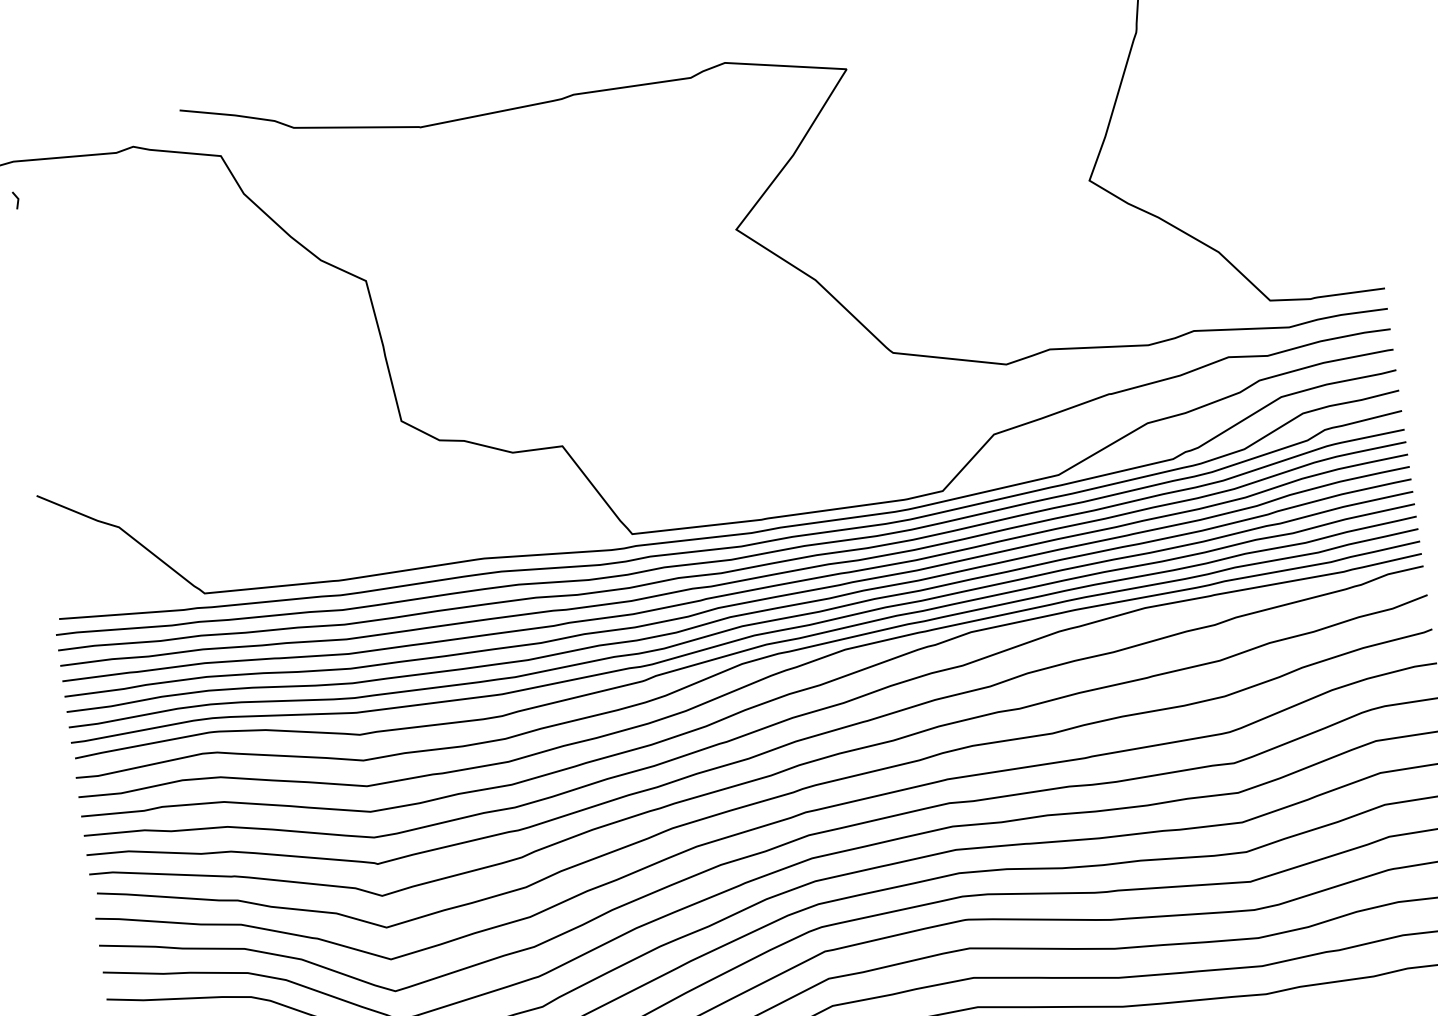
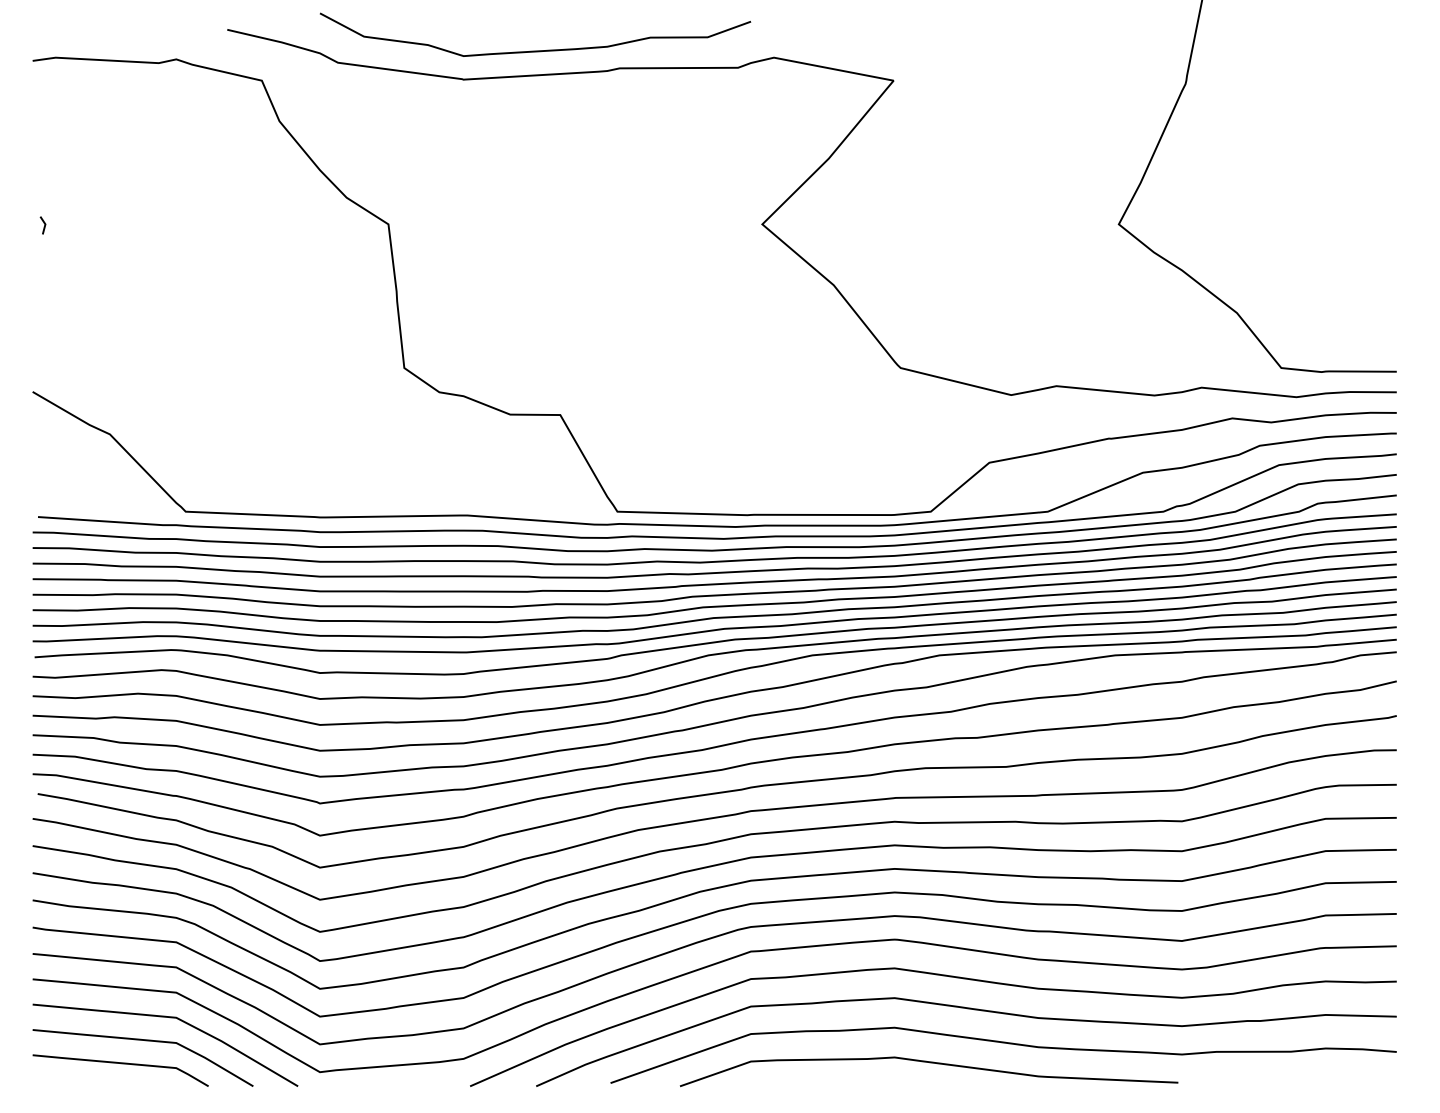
curve: (487, 88) -> (535, 50), added
line: (17, 200) -> (44, 225), moved

